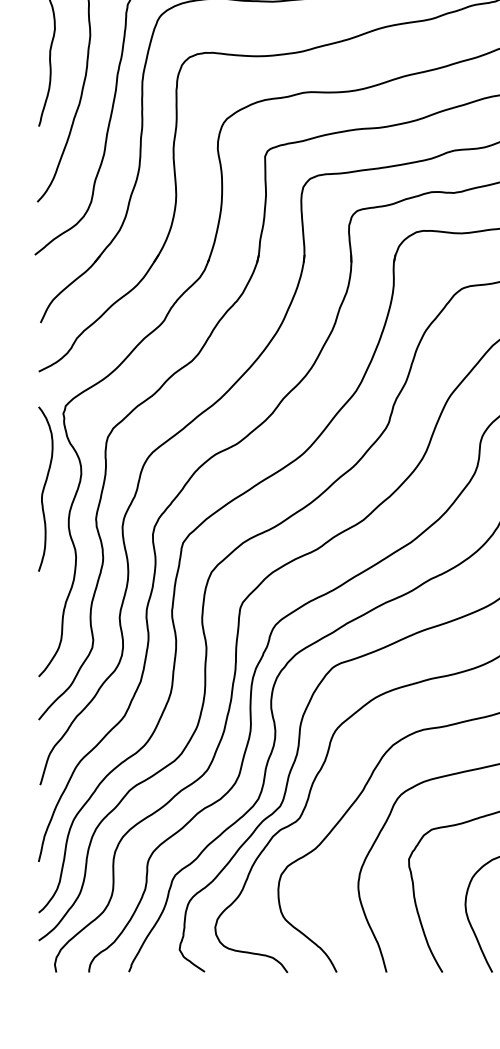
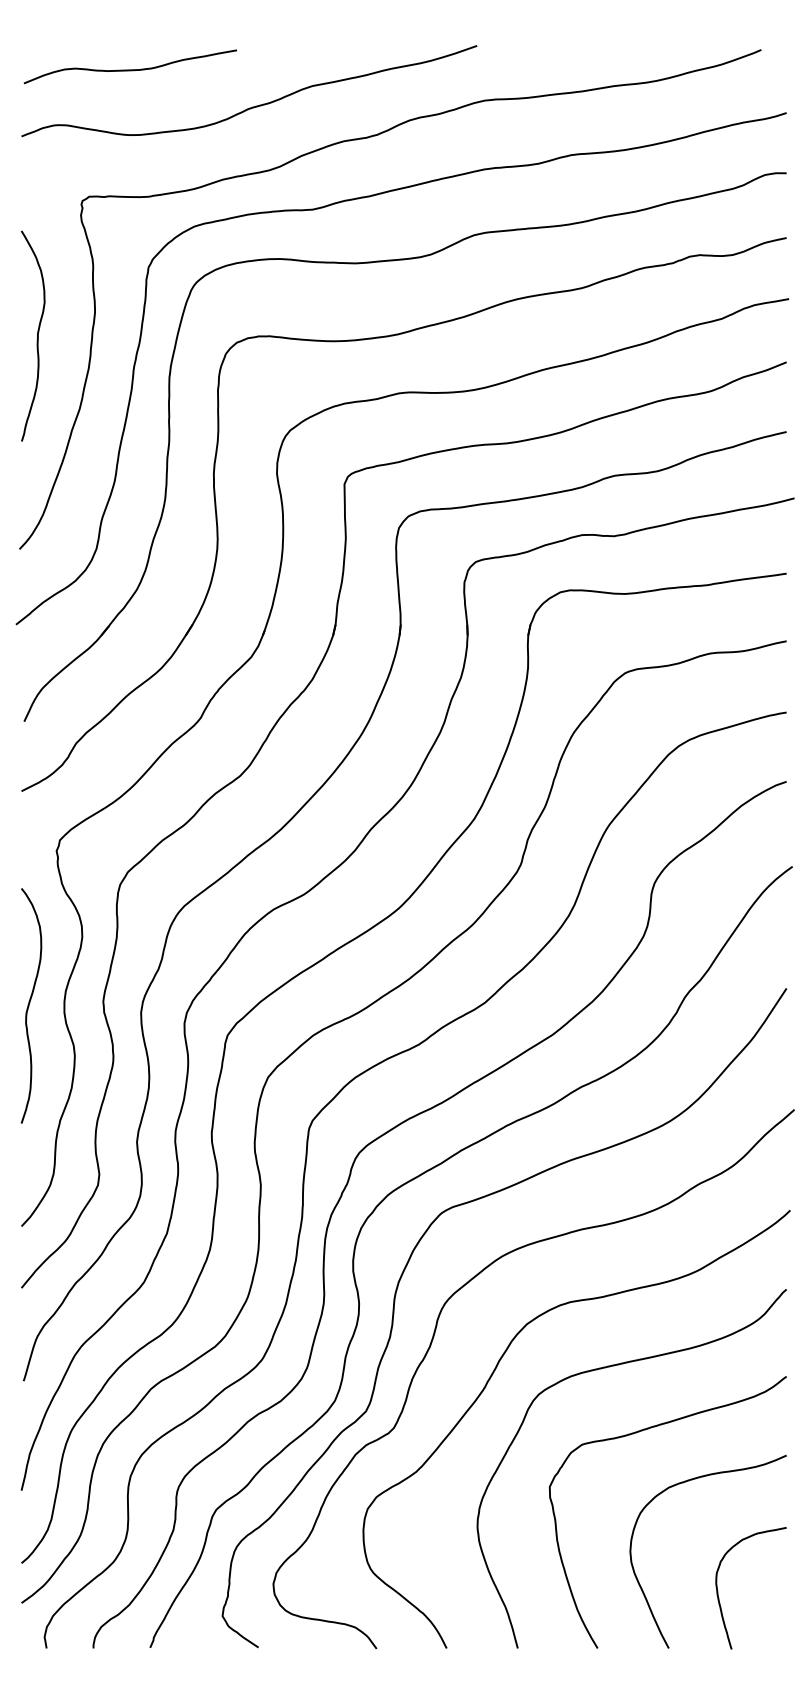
curve: (44, 488) -> (29, 1005), moved

